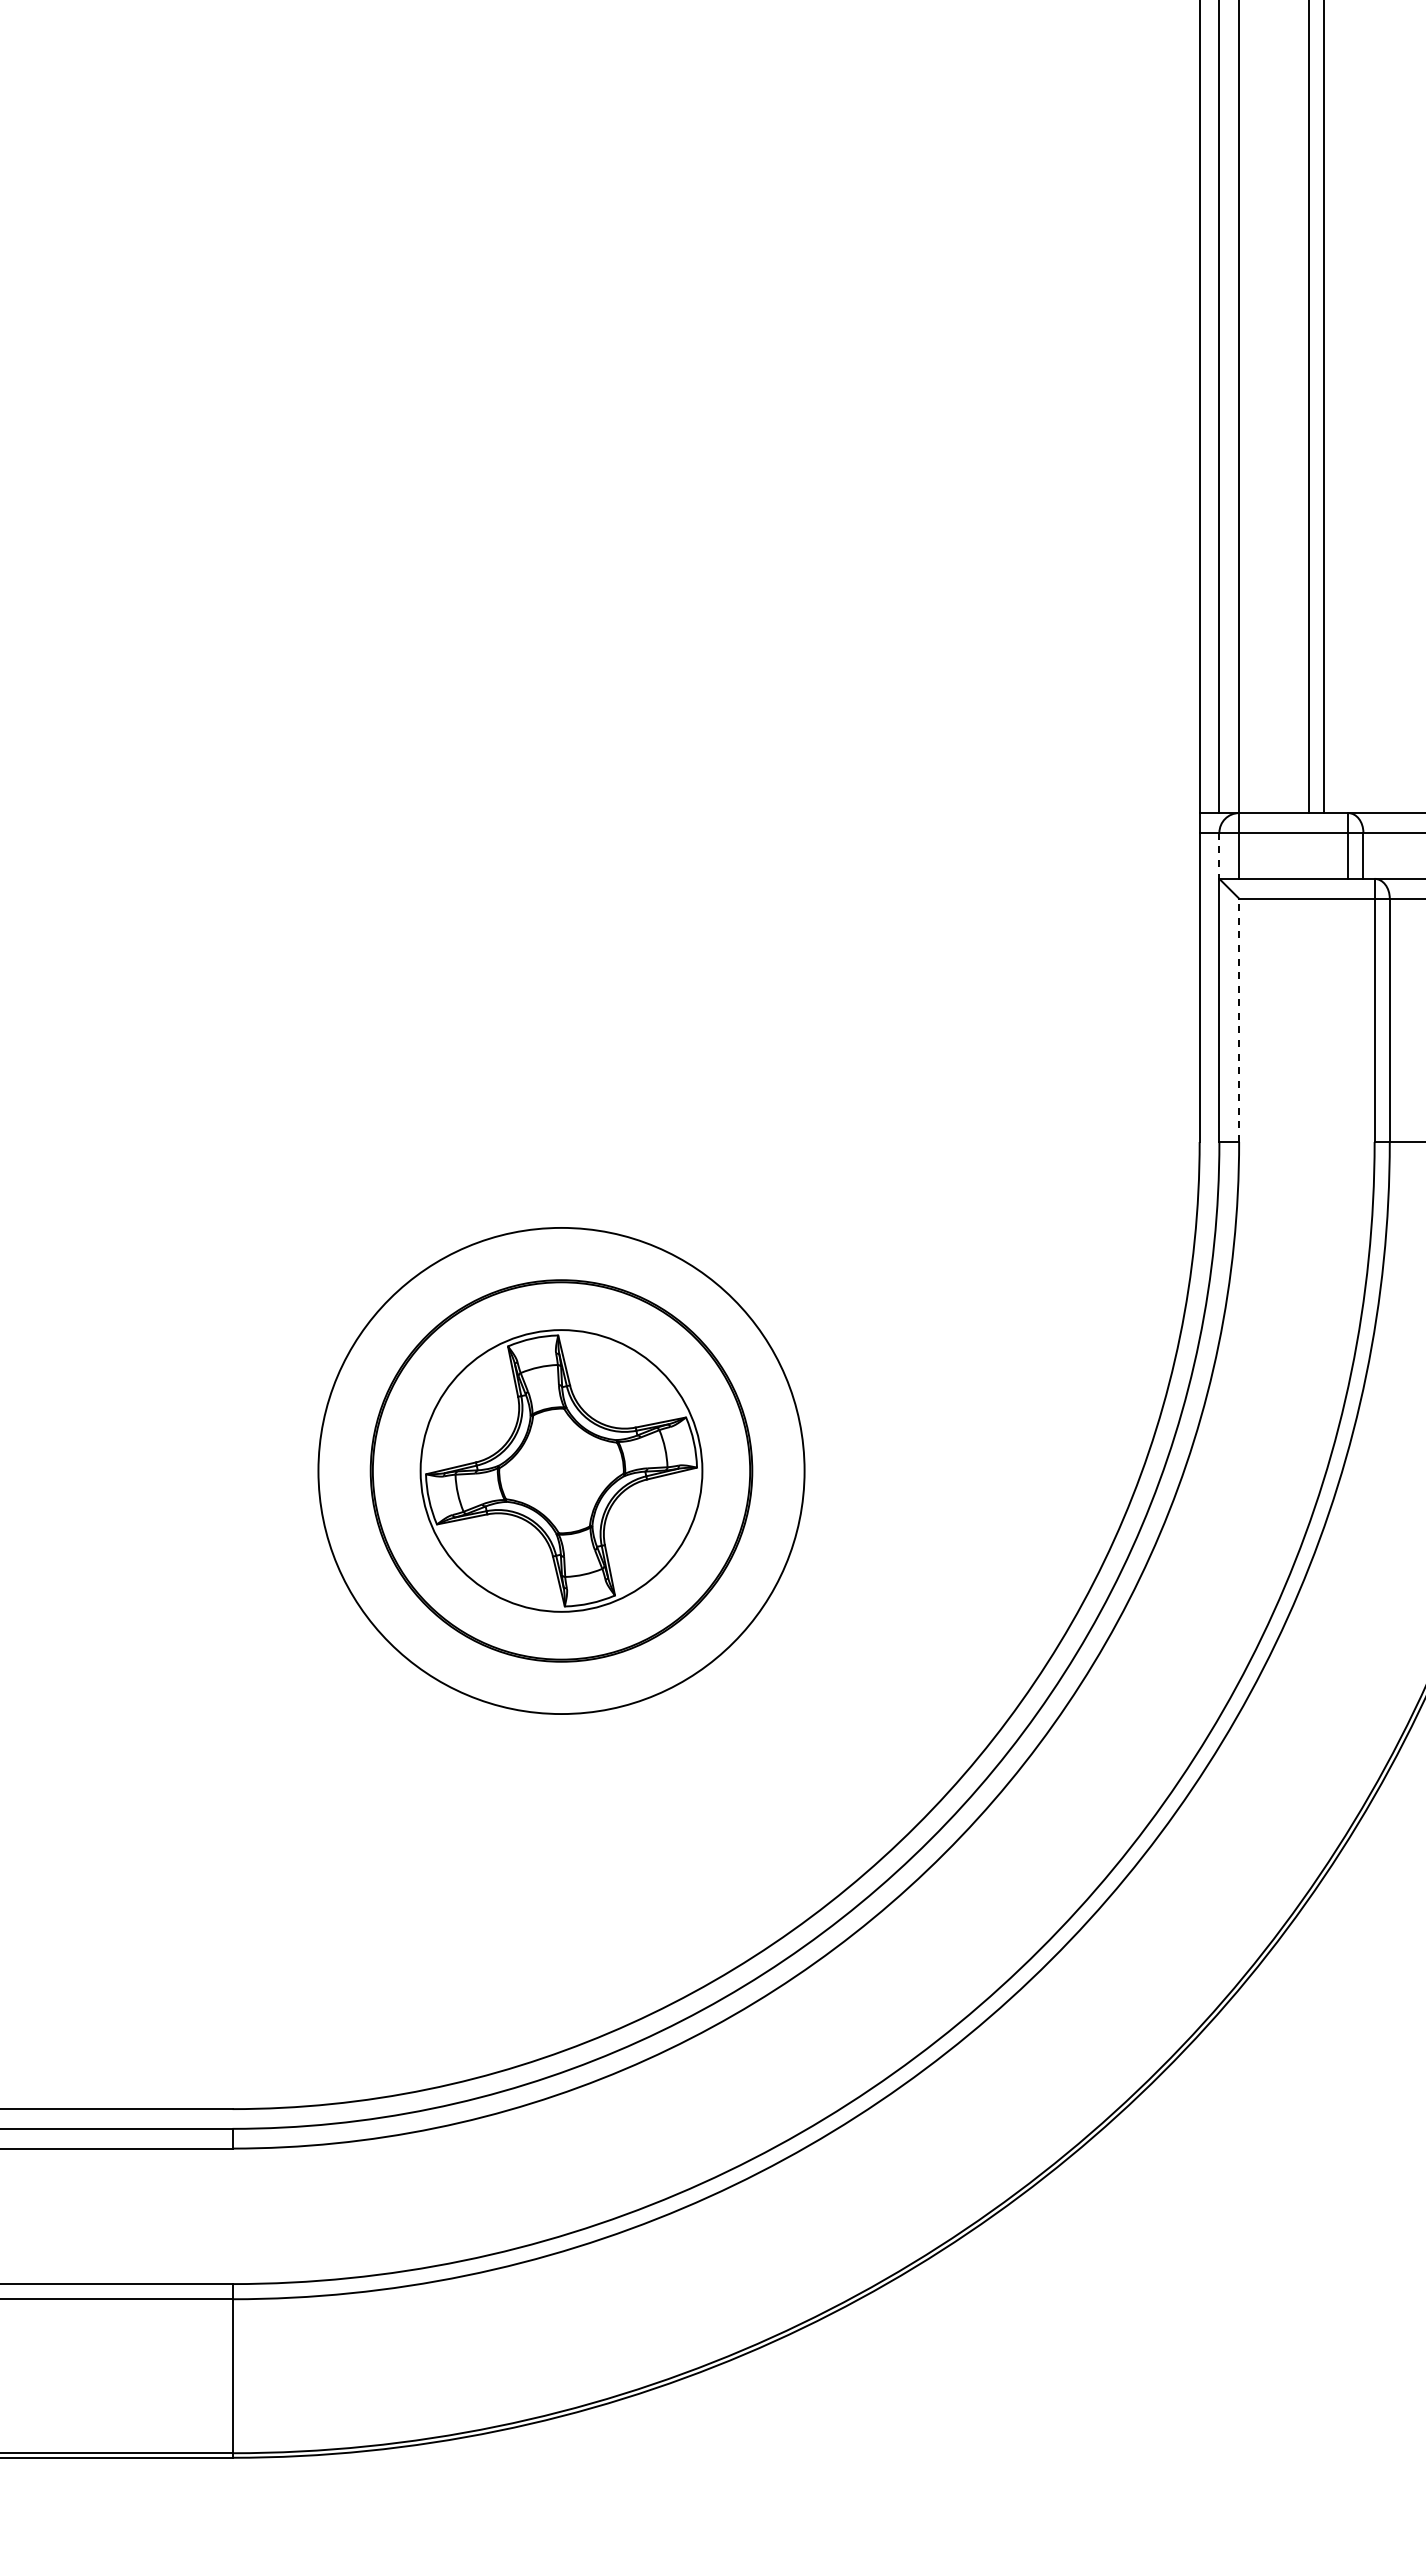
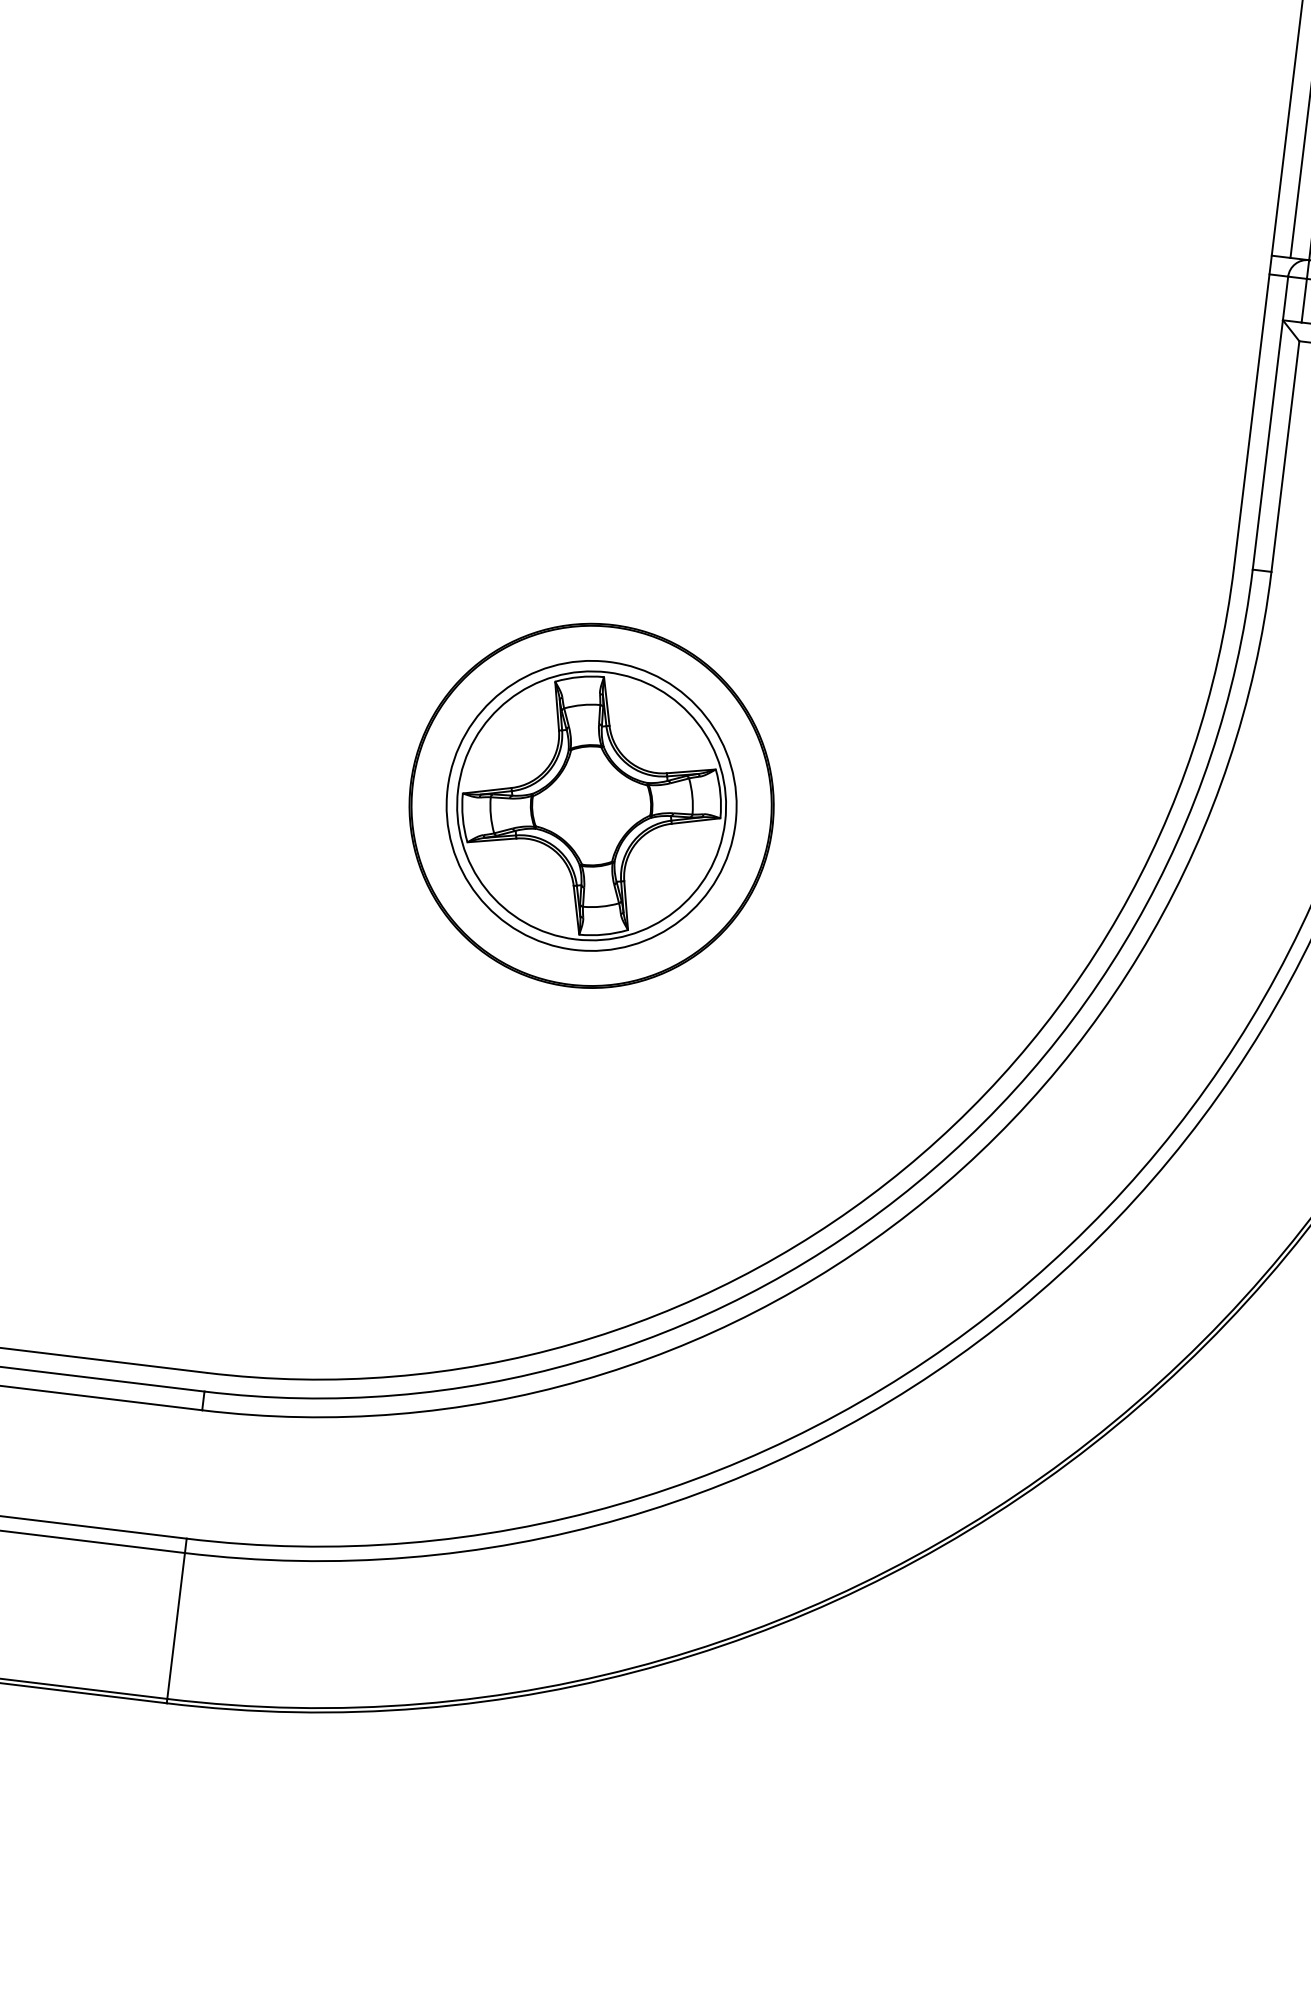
line: (1219, 856) -> (1285, 299), dashed -> solid
line: (1239, 1020) -> (1285, 456), dashed -> solid
circle: (561, 1470) -> (591, 805), size x0.62

